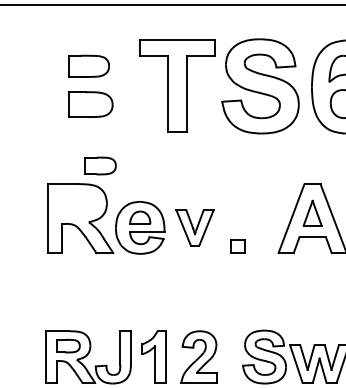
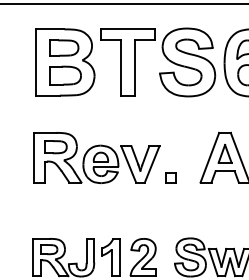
part: (90, 86) -> (65, 62), added
part: (100, 165) -> (55, 146), moved
part: (194, 227) -> (139, 164), size x1.43

